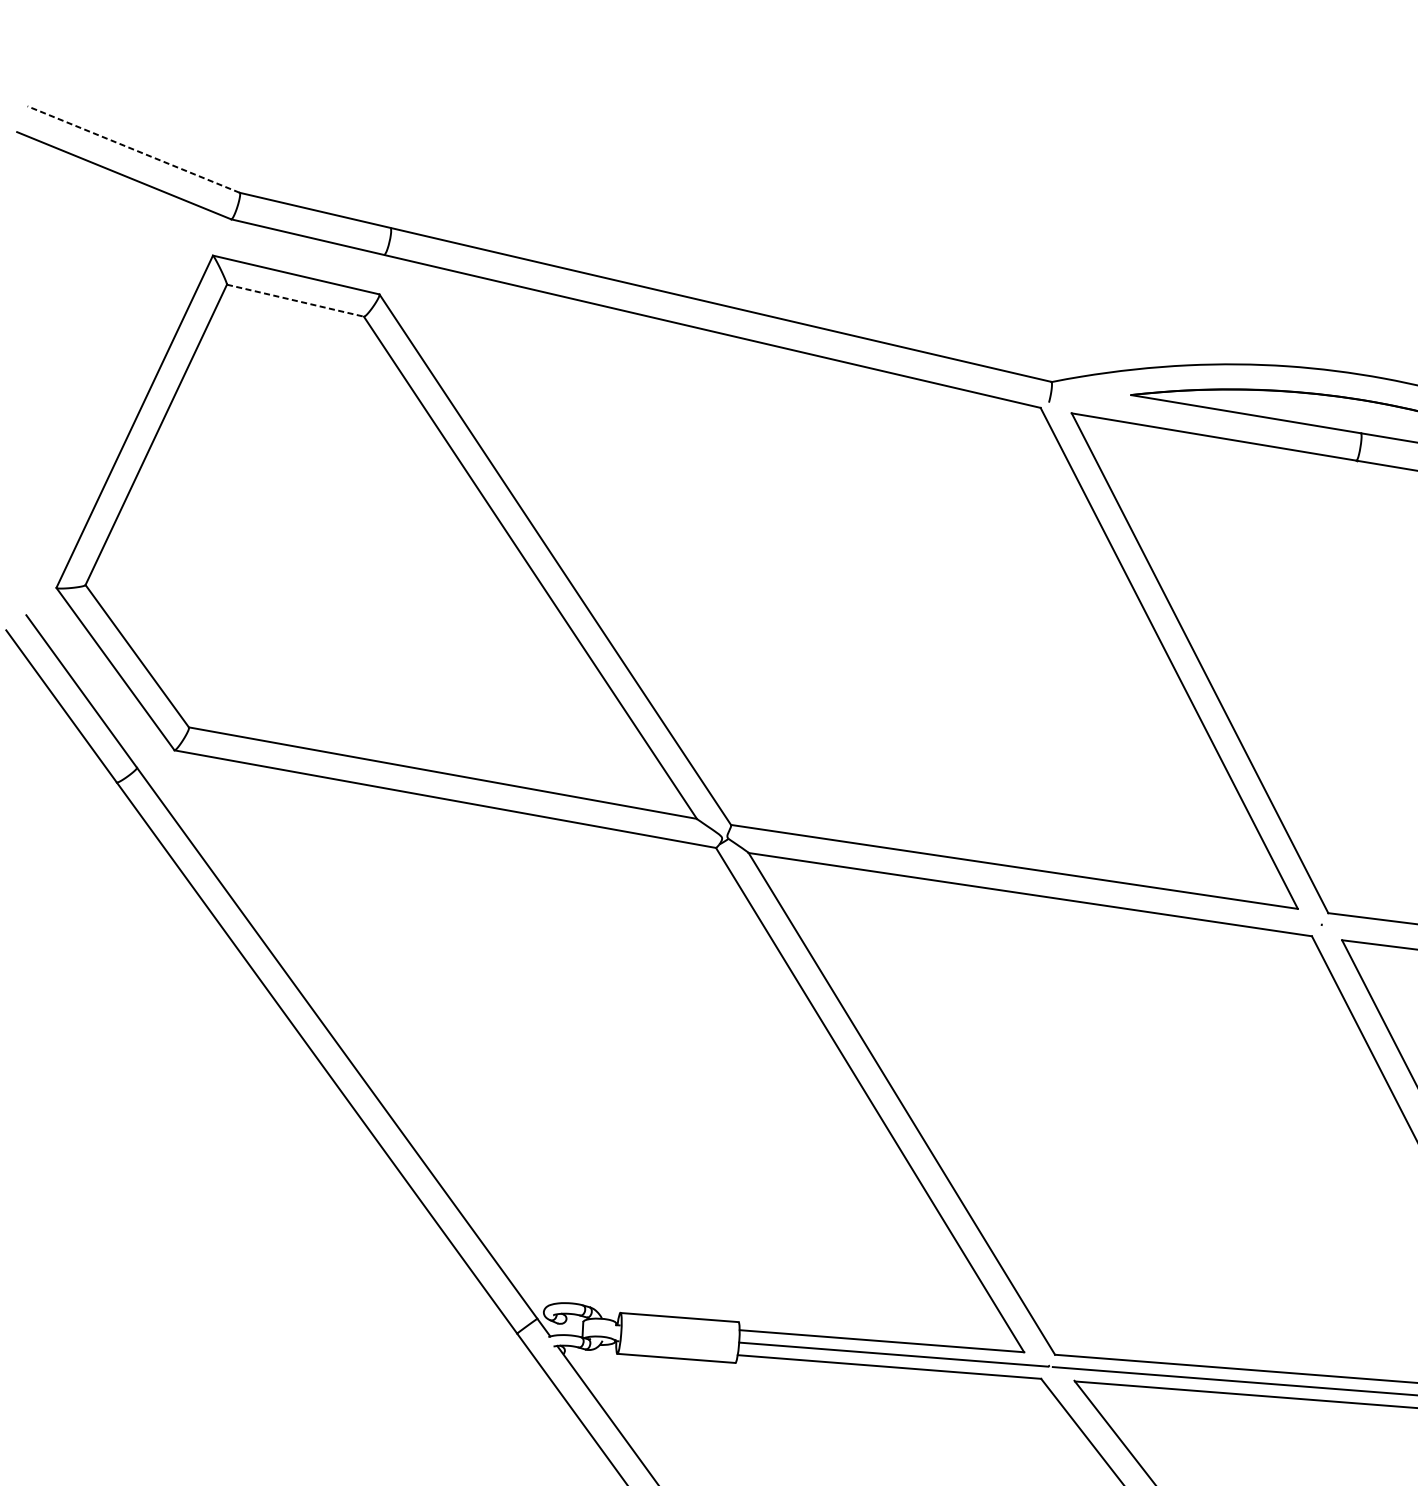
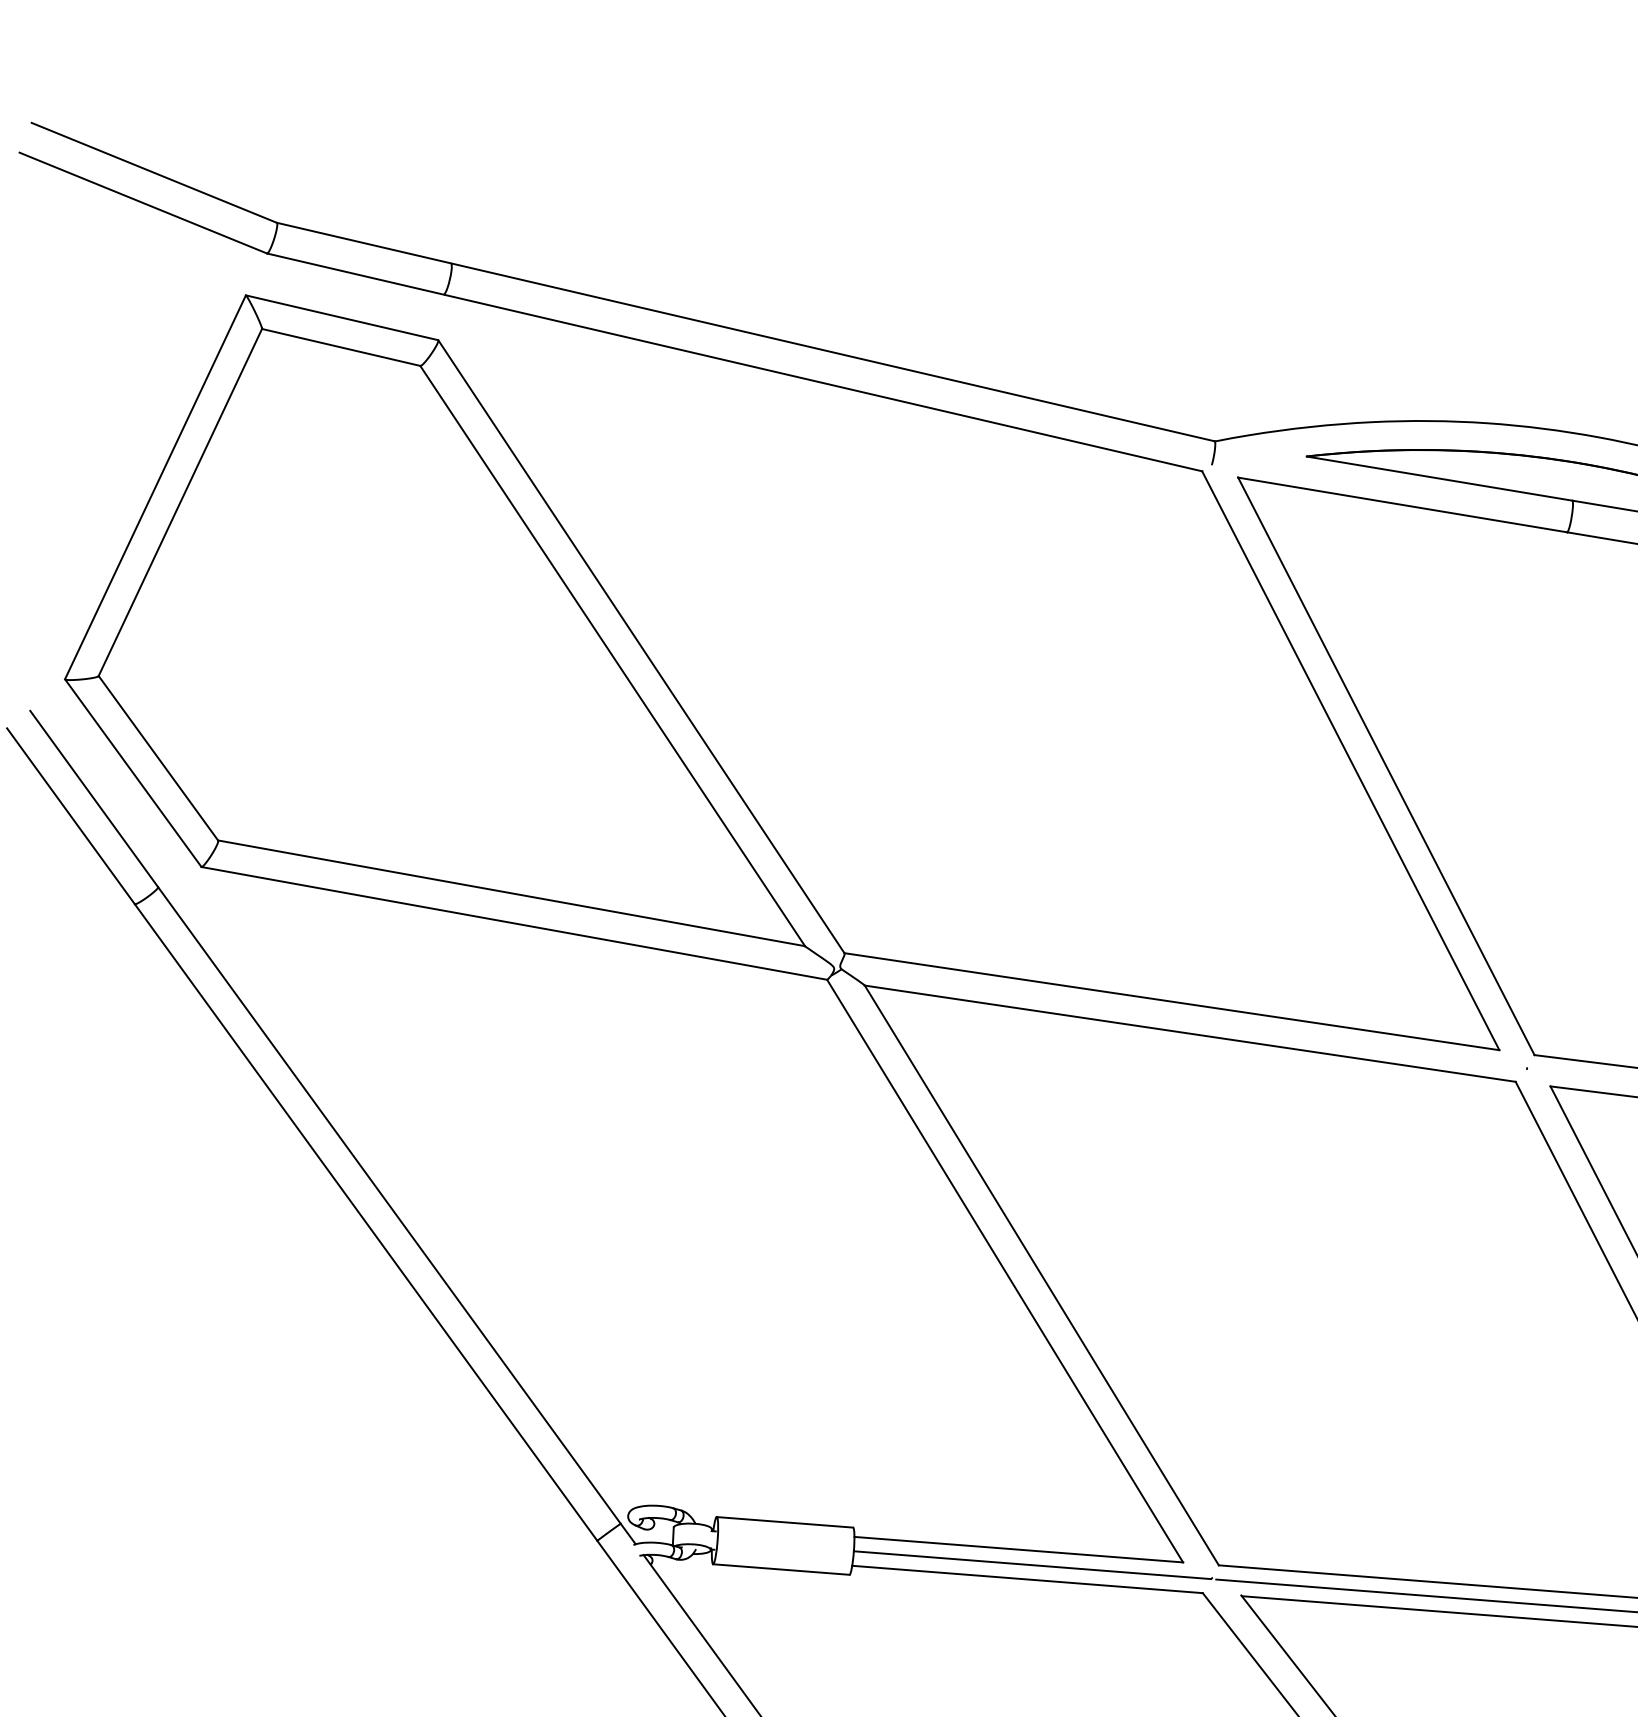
line: (133, 149) -> (153, 172), dashed -> solid
line: (295, 300) -> (341, 347), dashed -> solid

